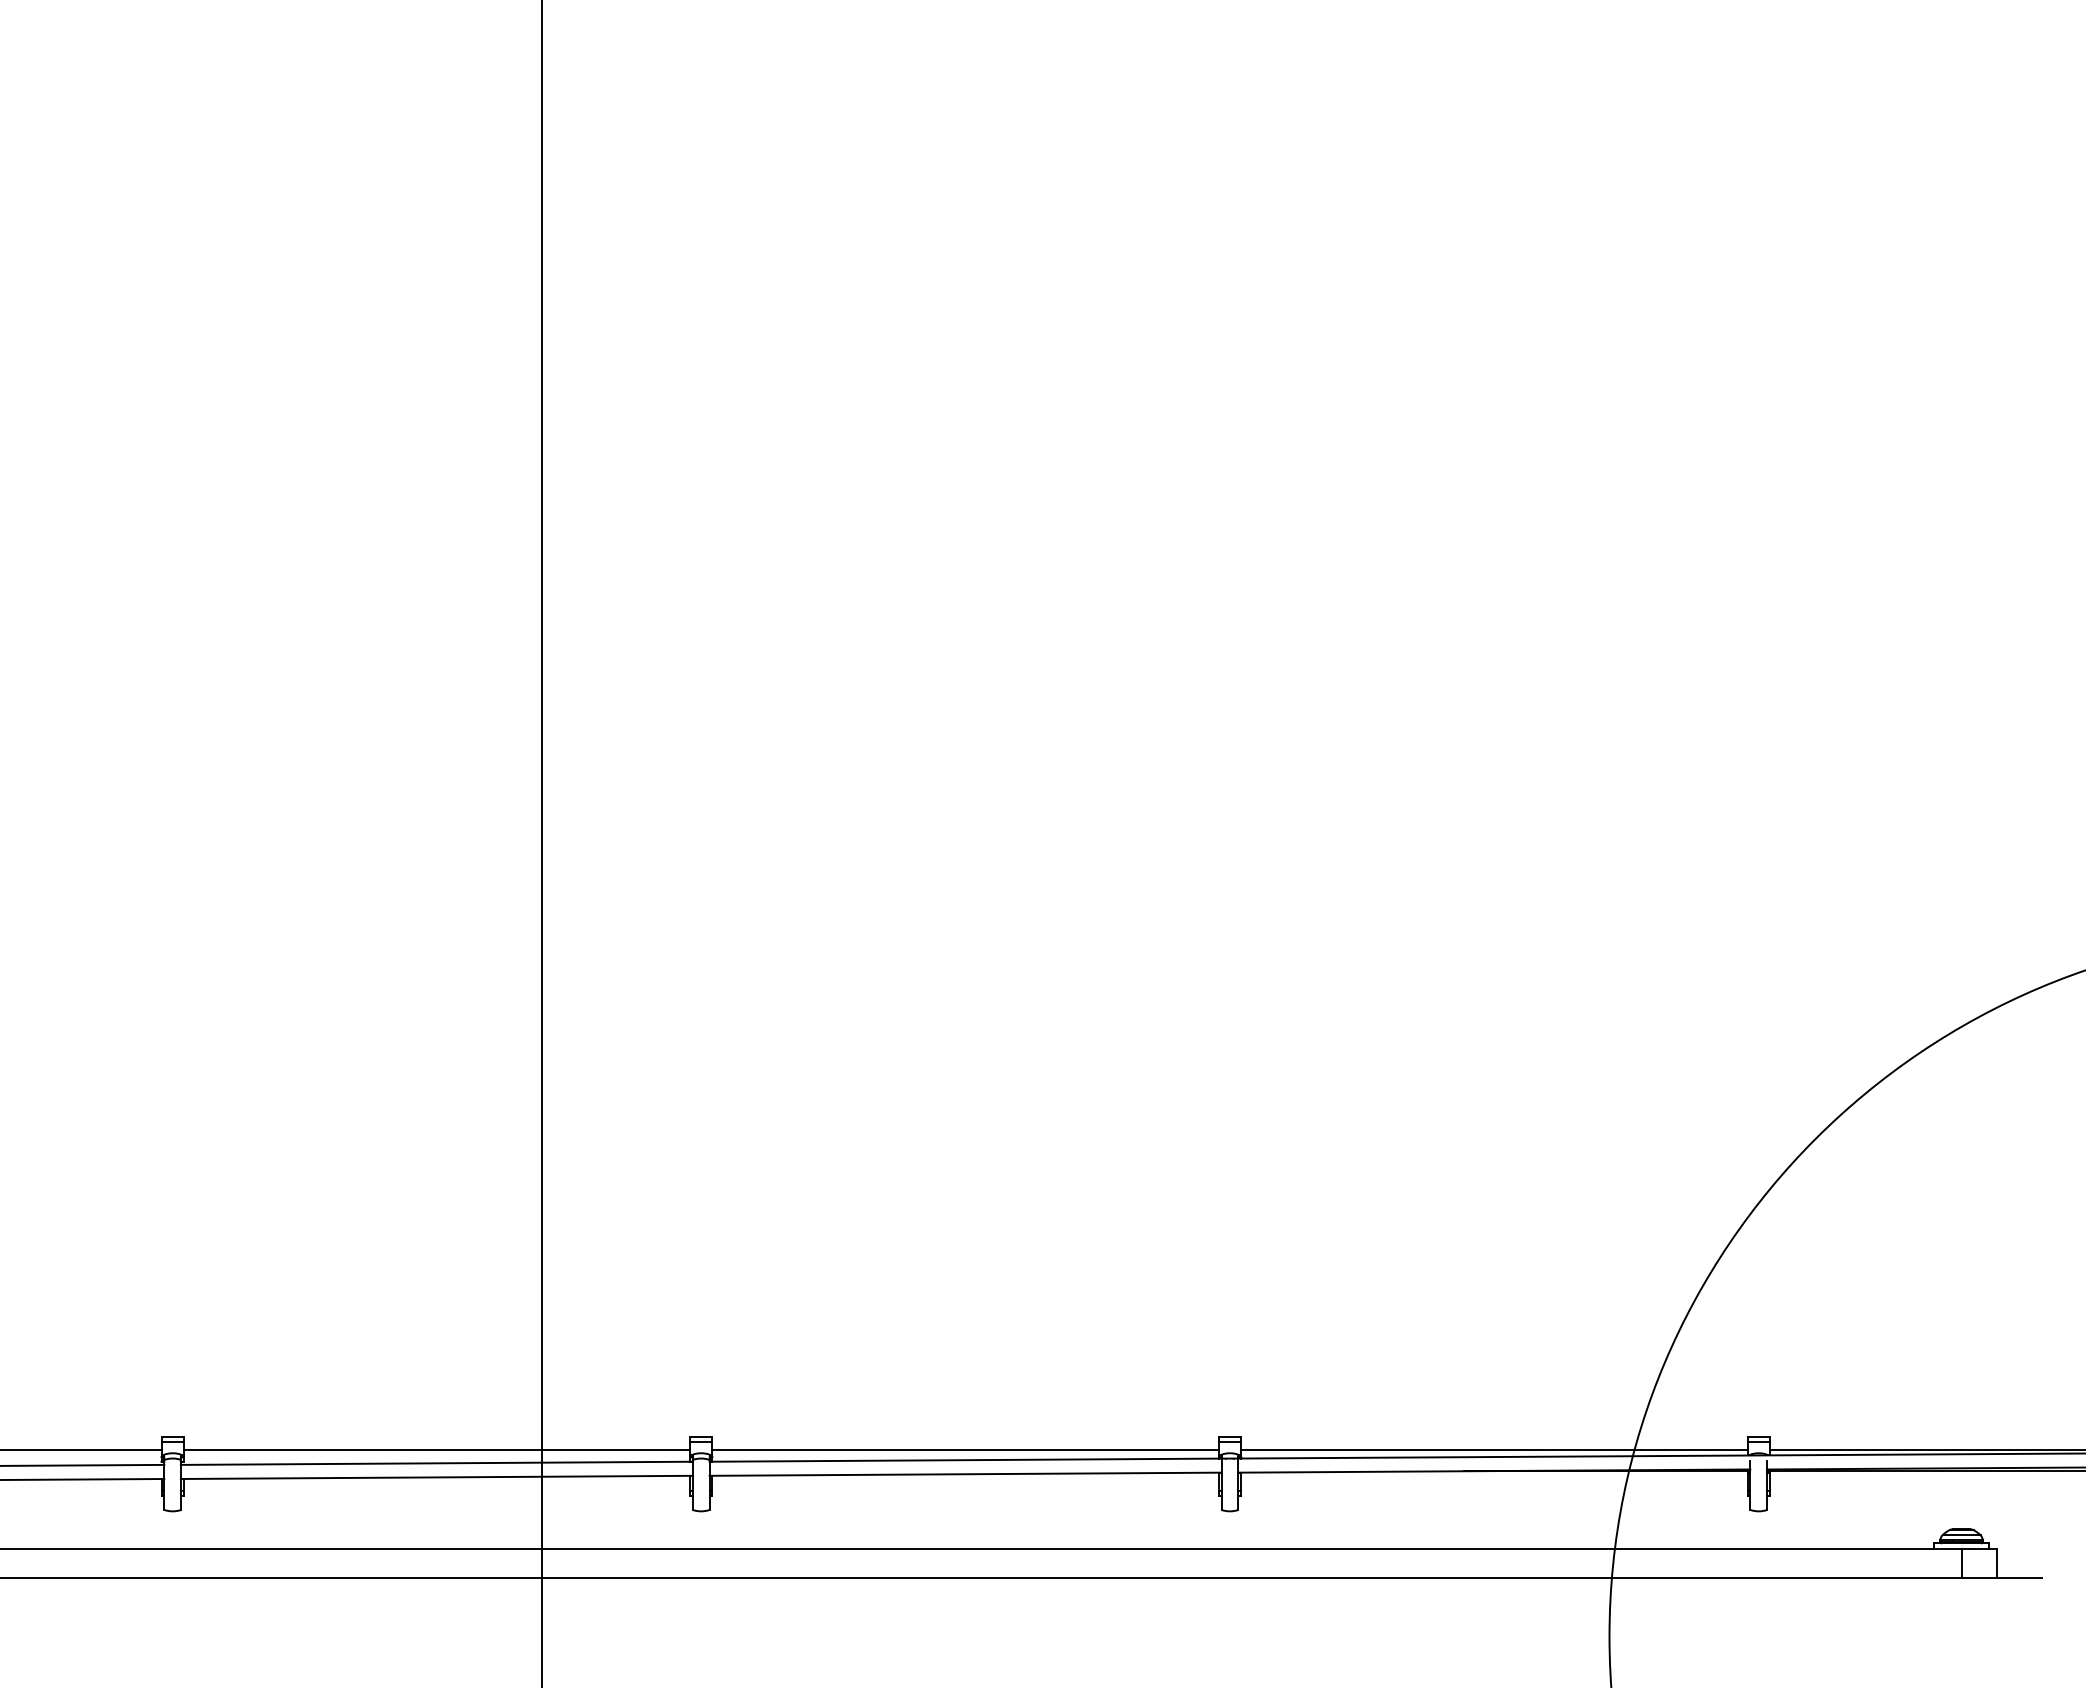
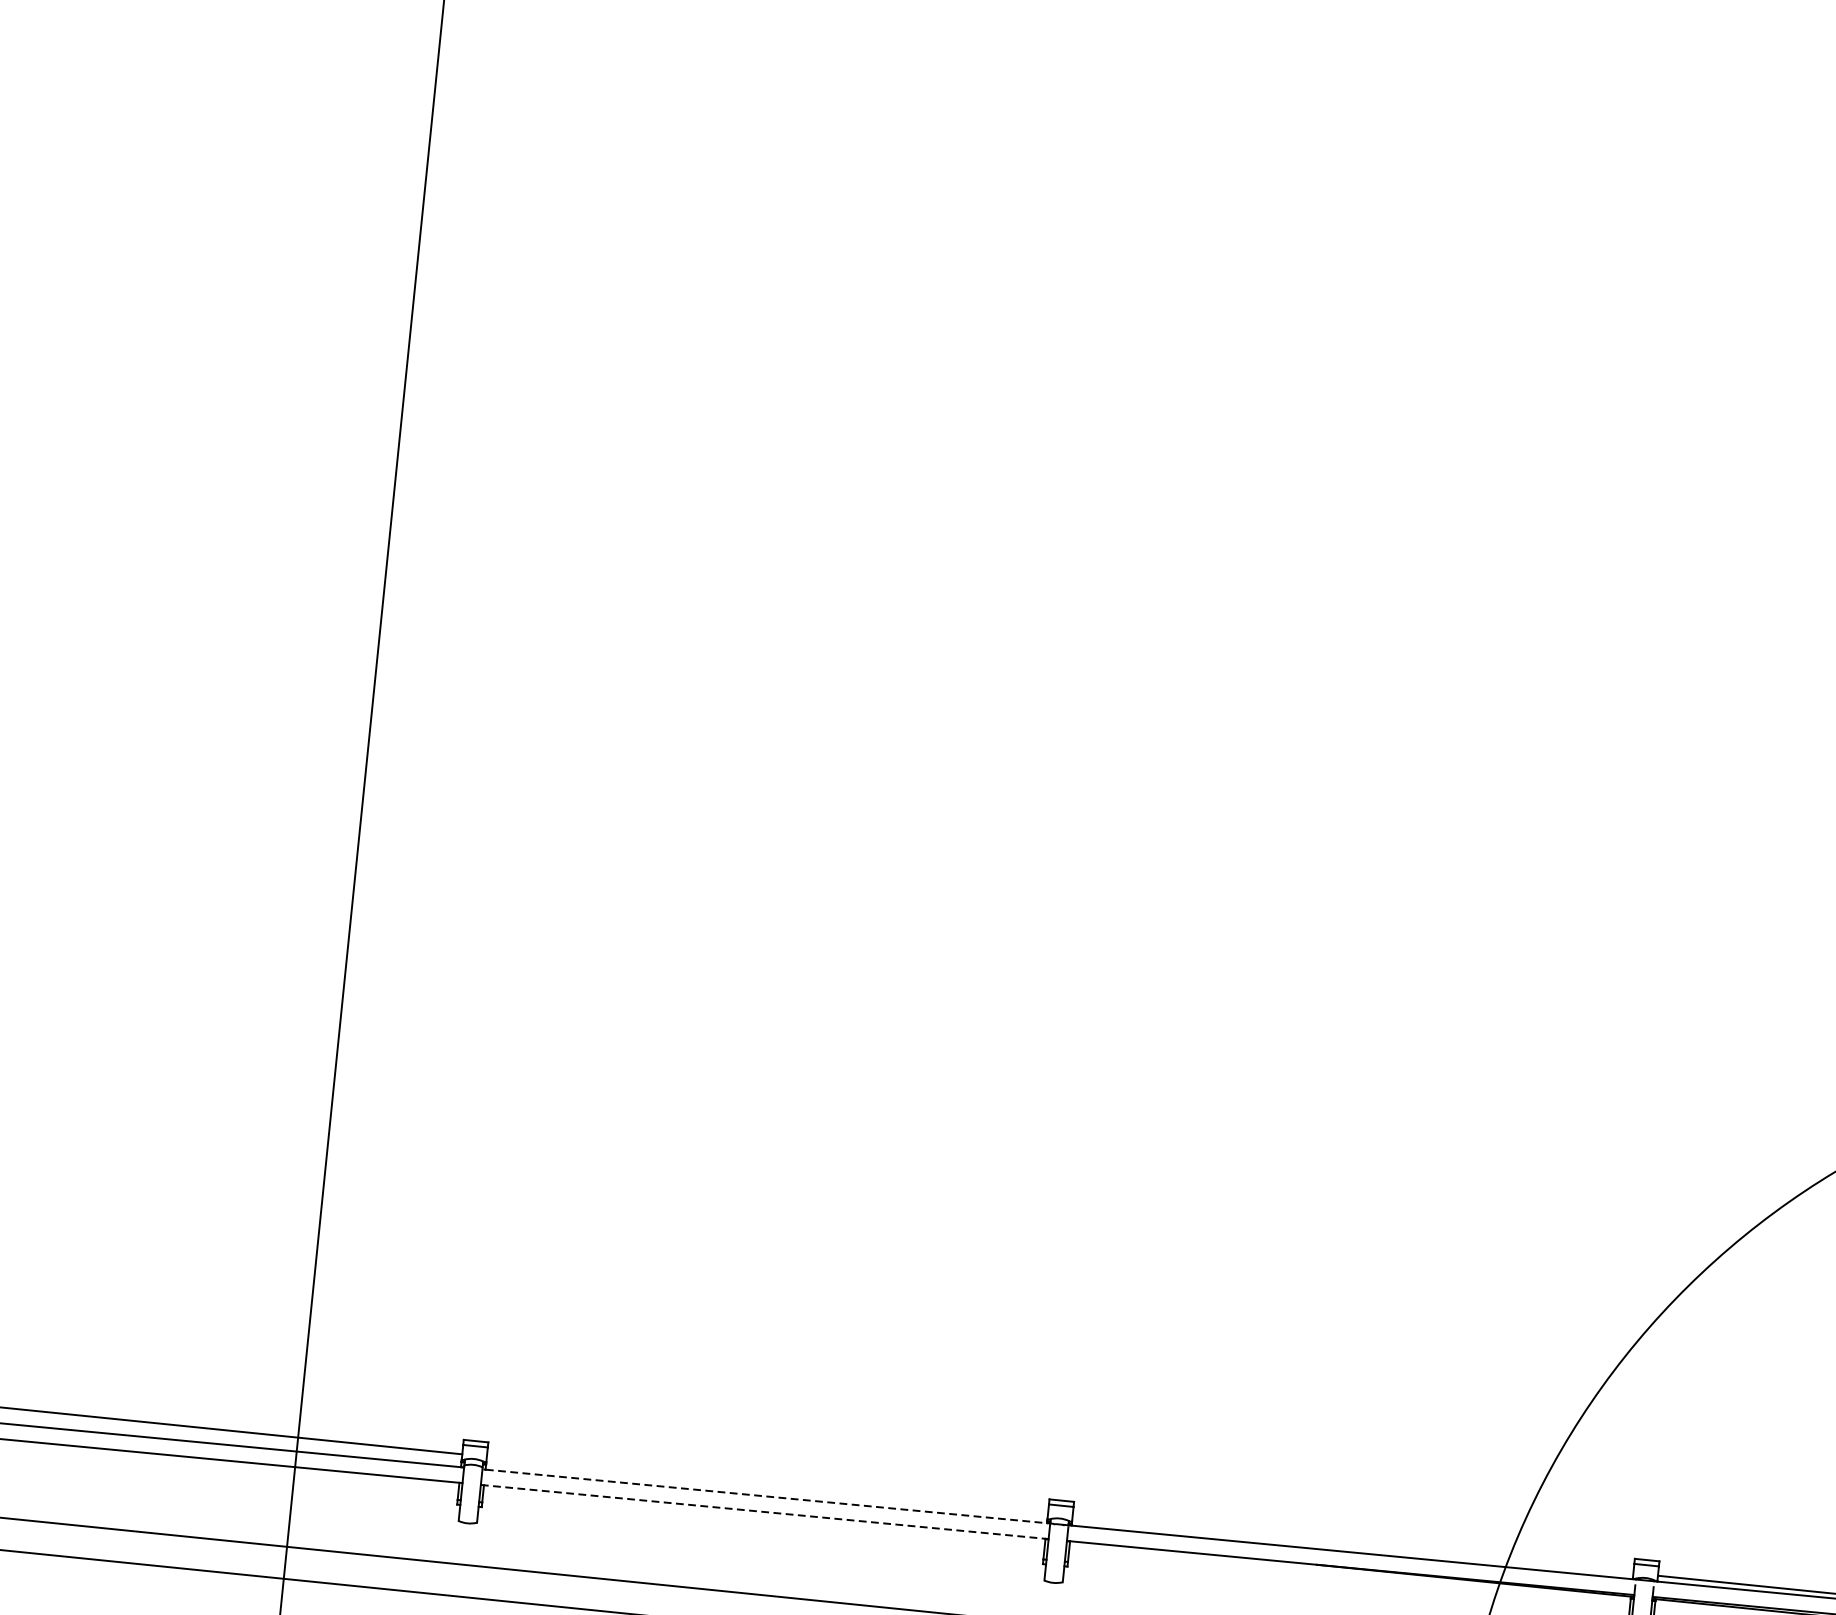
line: (965, 1450) -> (767, 1485), removed
line: (1494, 1450) -> (1353, 1545), removed
line: (967, 1460) -> (768, 1497), solid -> dashed
line: (966, 1474) -> (765, 1512), solid -> dashed

